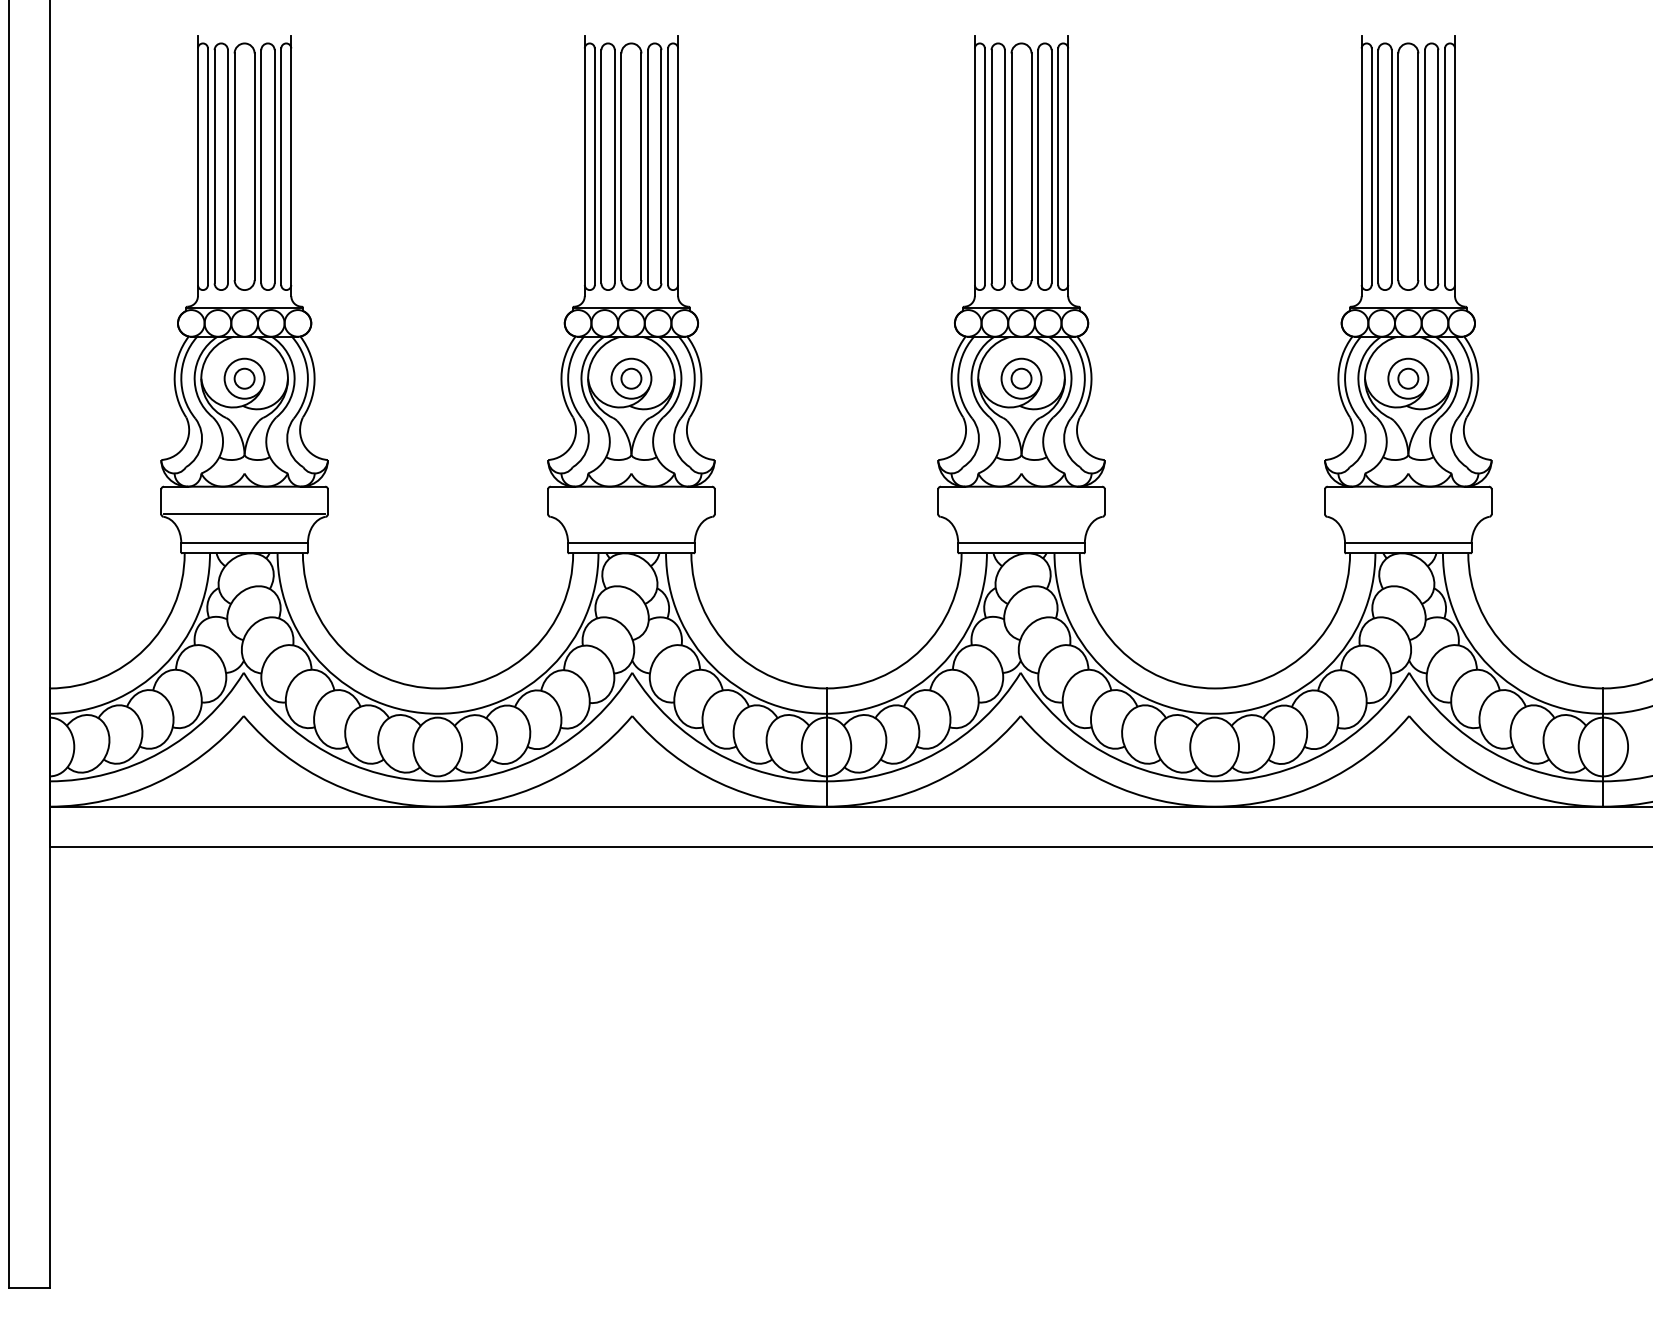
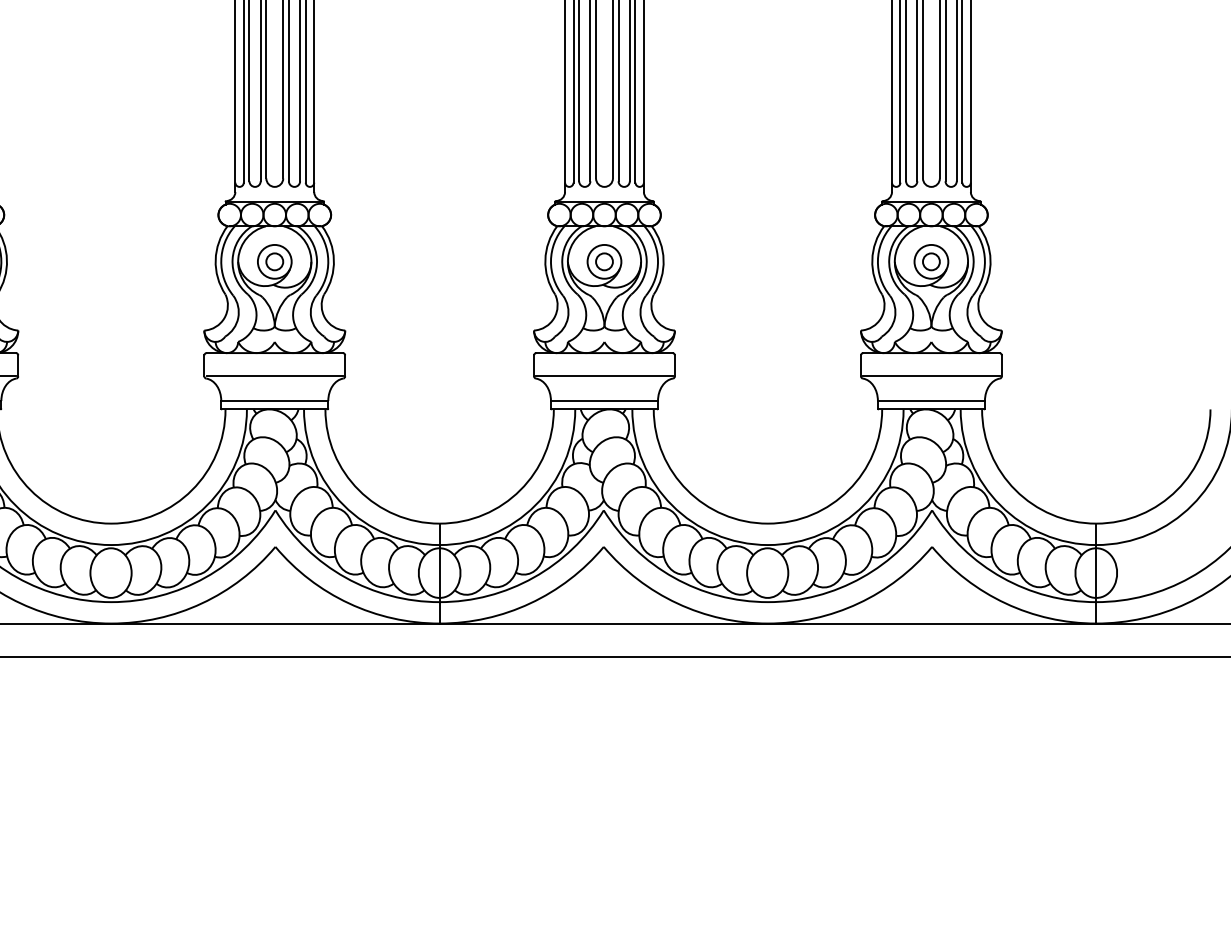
line: (631, 514) -> (274, 376), added
line: (1021, 514) -> (604, 376), added
line: (1408, 514) -> (931, 376), added

